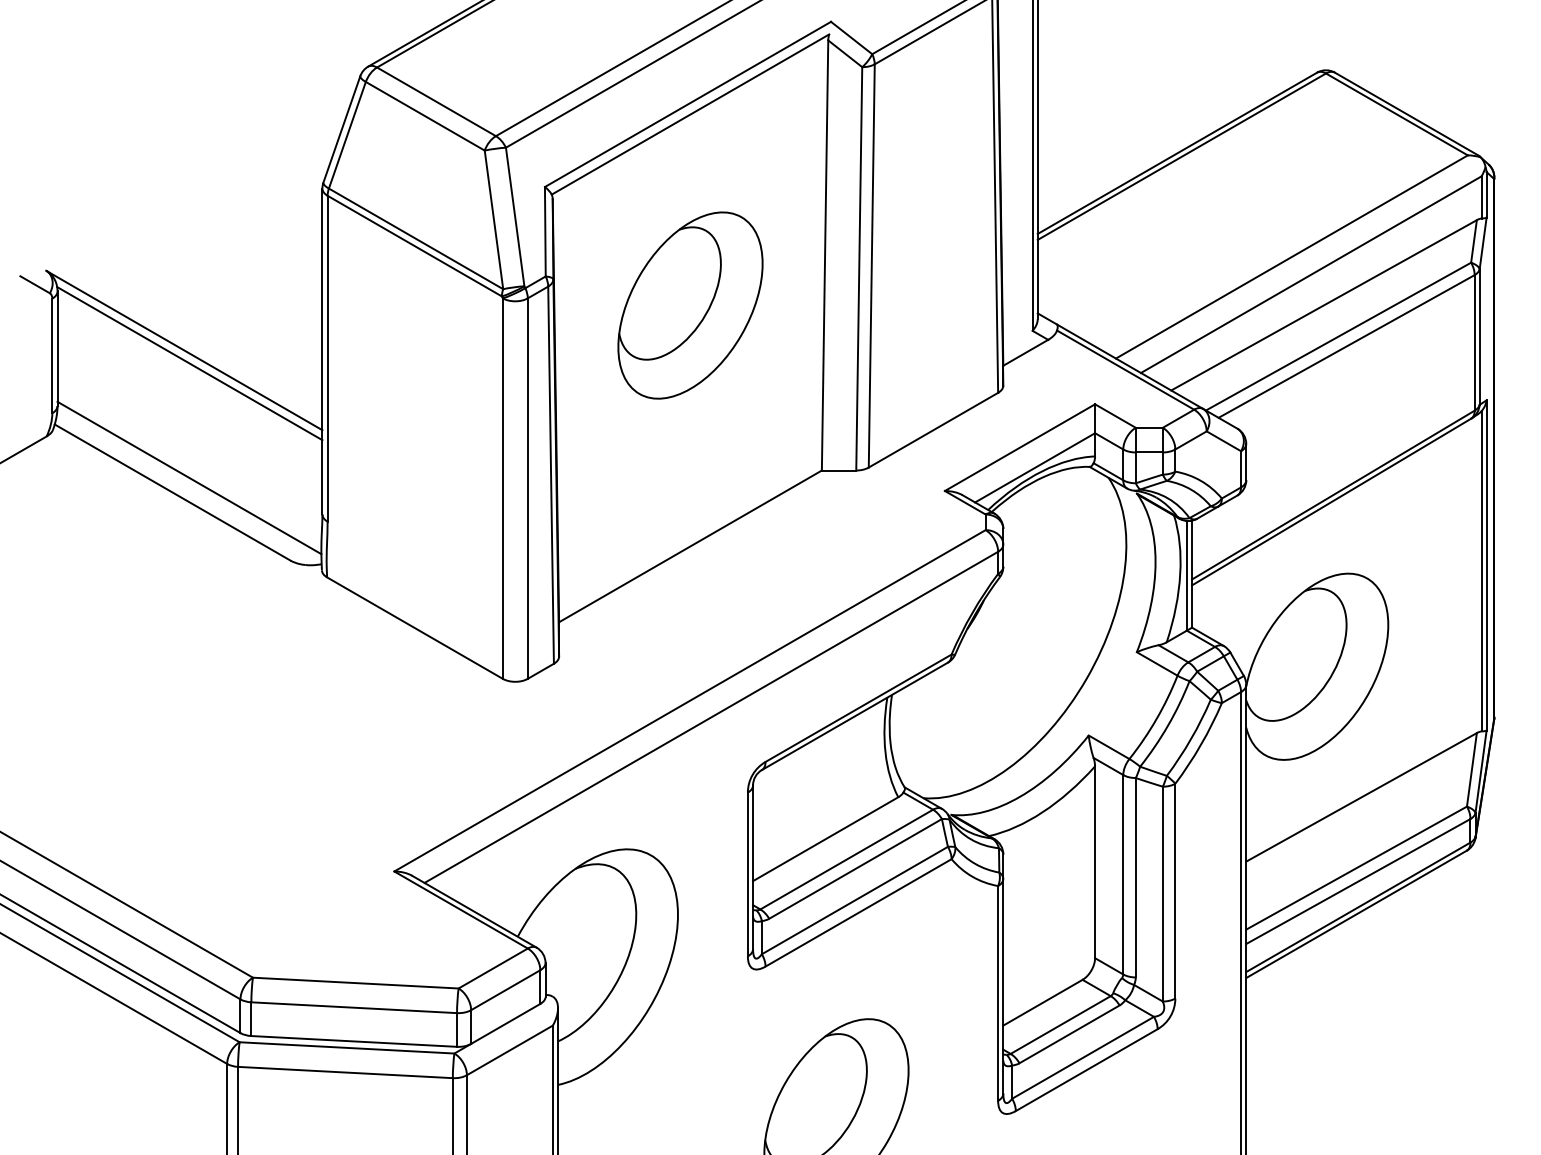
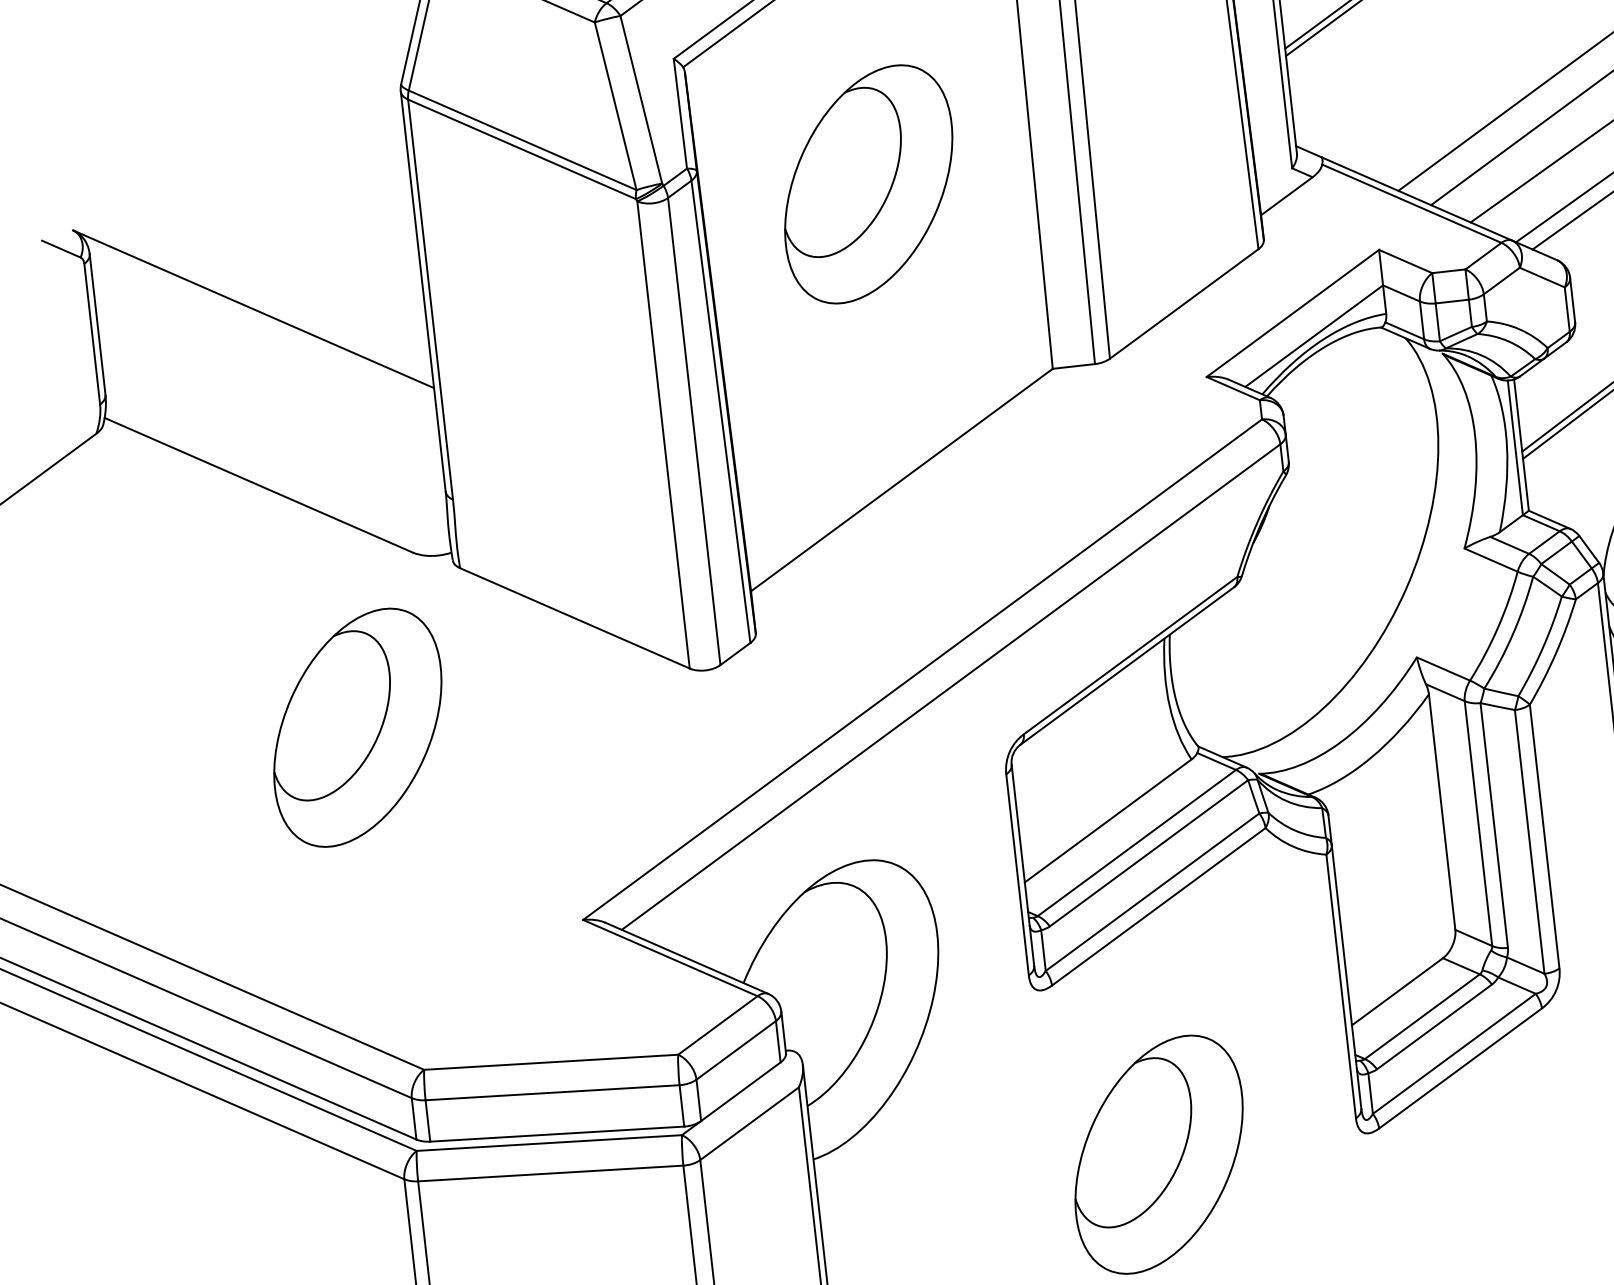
line: (189, 363) -> (261, 324), removed
line: (189, 477) -> (277, 464), removed
part: (230, 696) -> (357, 727), added

